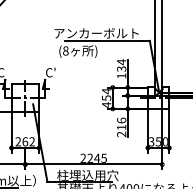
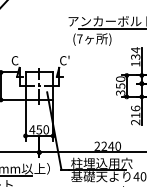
text: (65, 50) -> (79, 38), (8 -> (7
text: (106, 97) -> (120, 85), 454 -> 350
text: (25, 141) -> (39, 129), 262 -> 450
text: (103, 157) -> (117, 145), 2245 -> 2240

